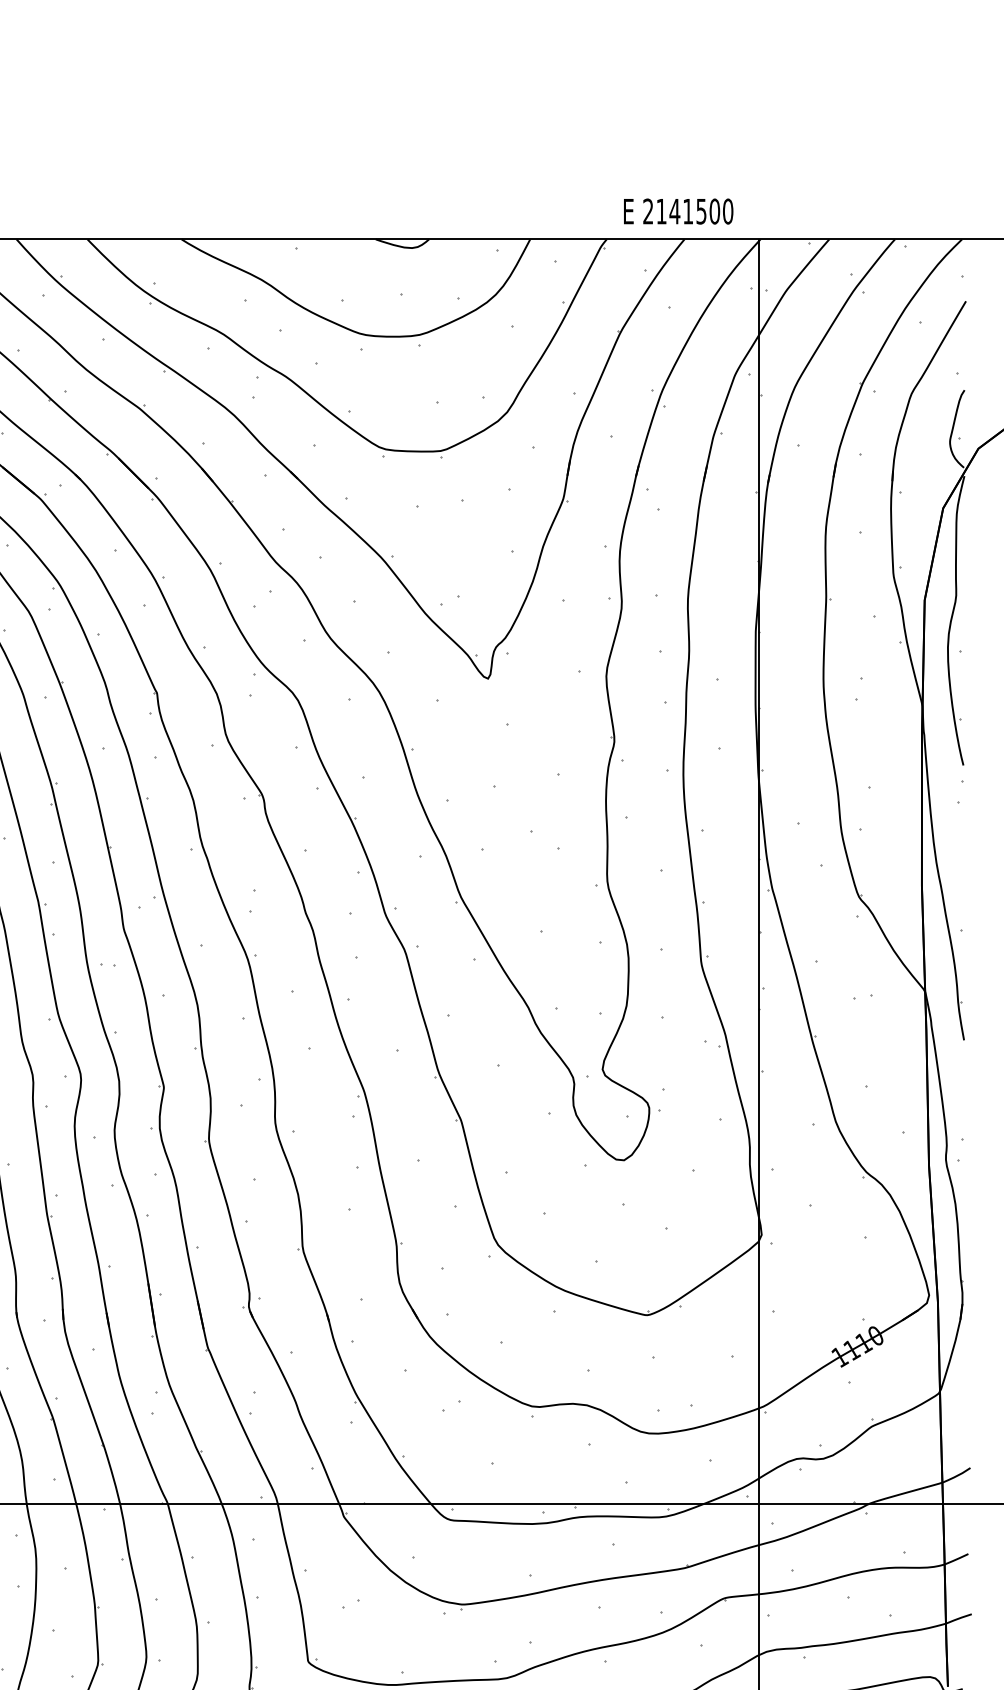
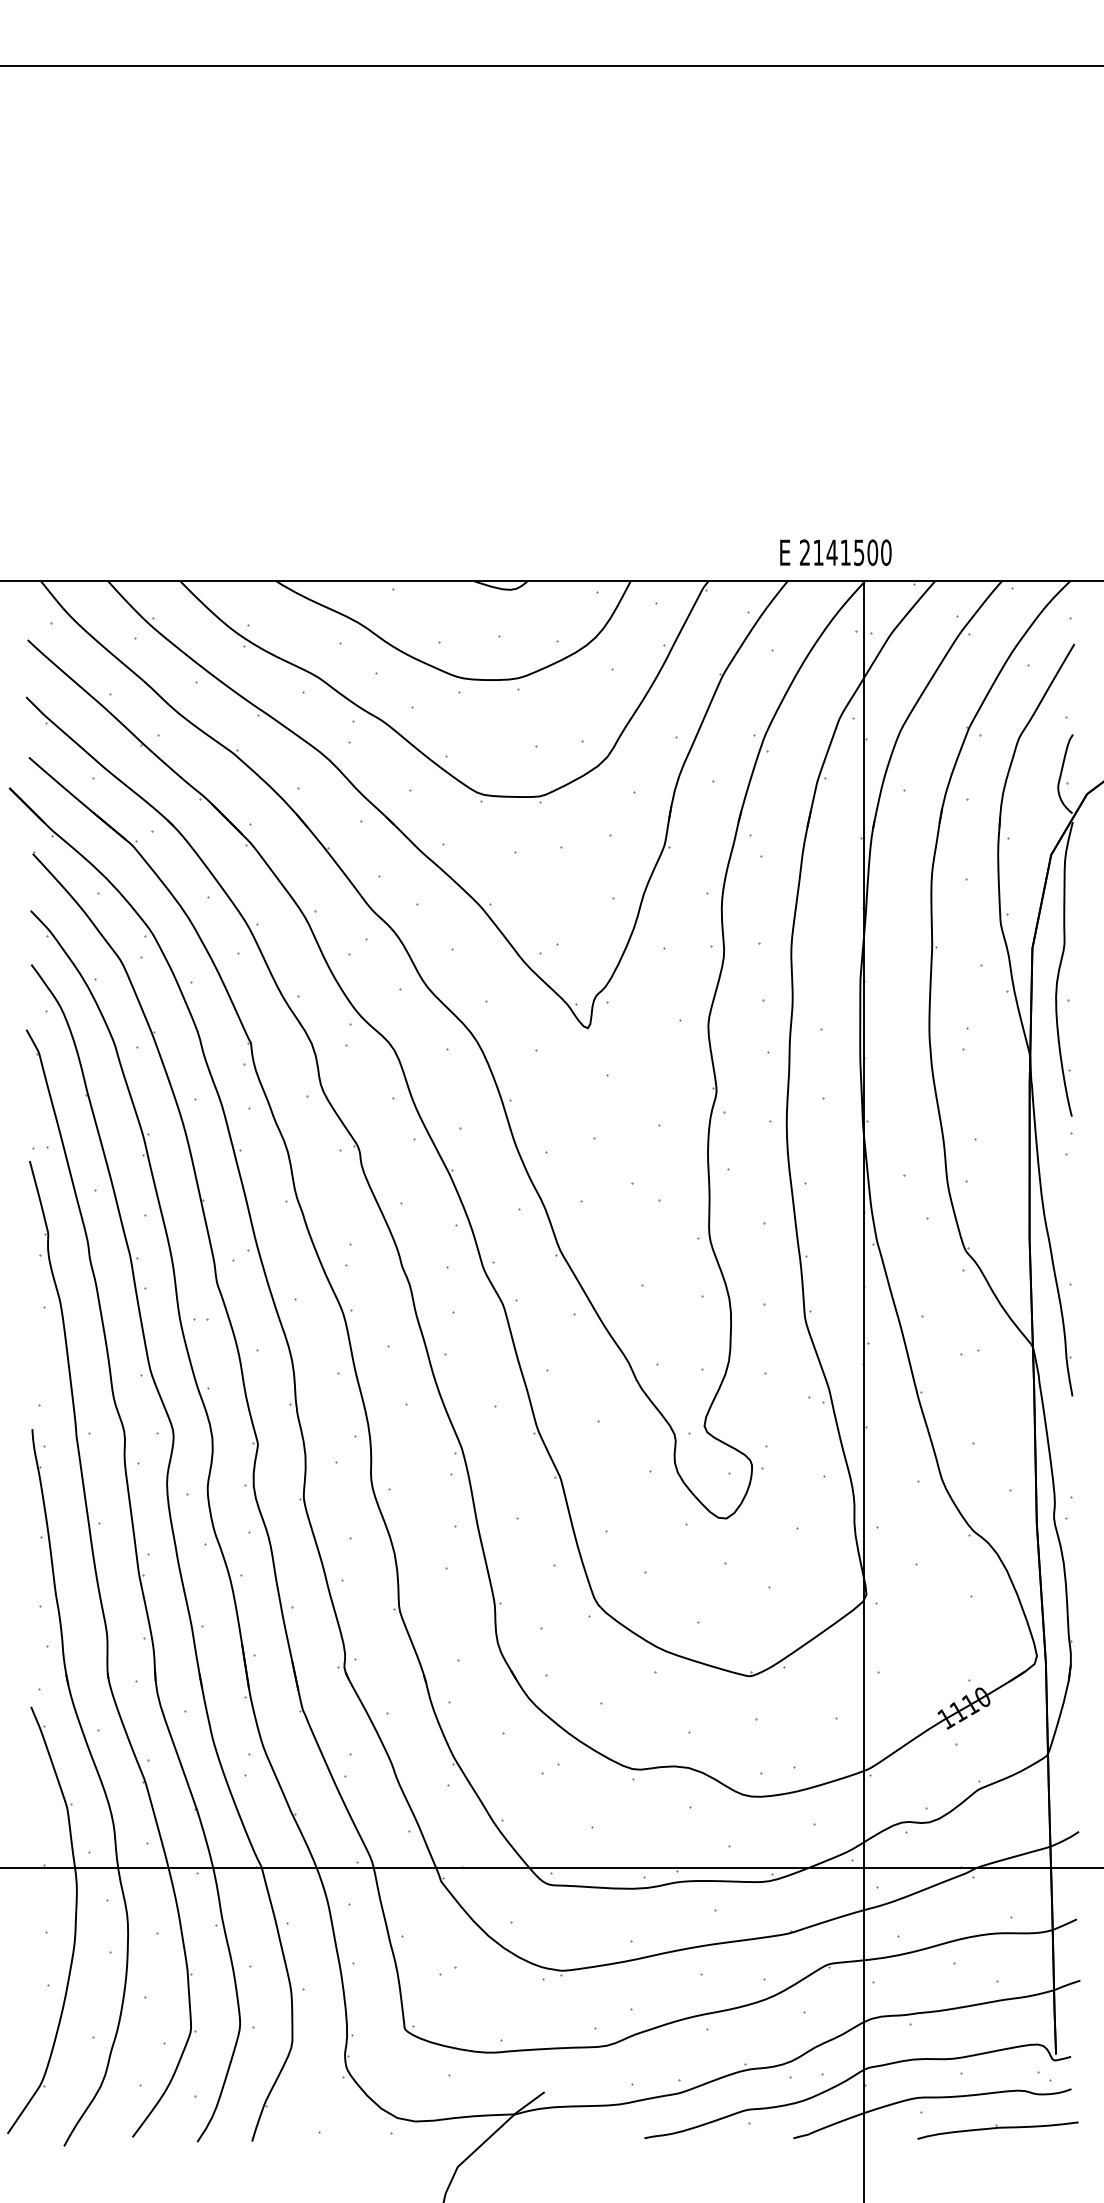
text: (678, 211) -> (835, 552), moved

